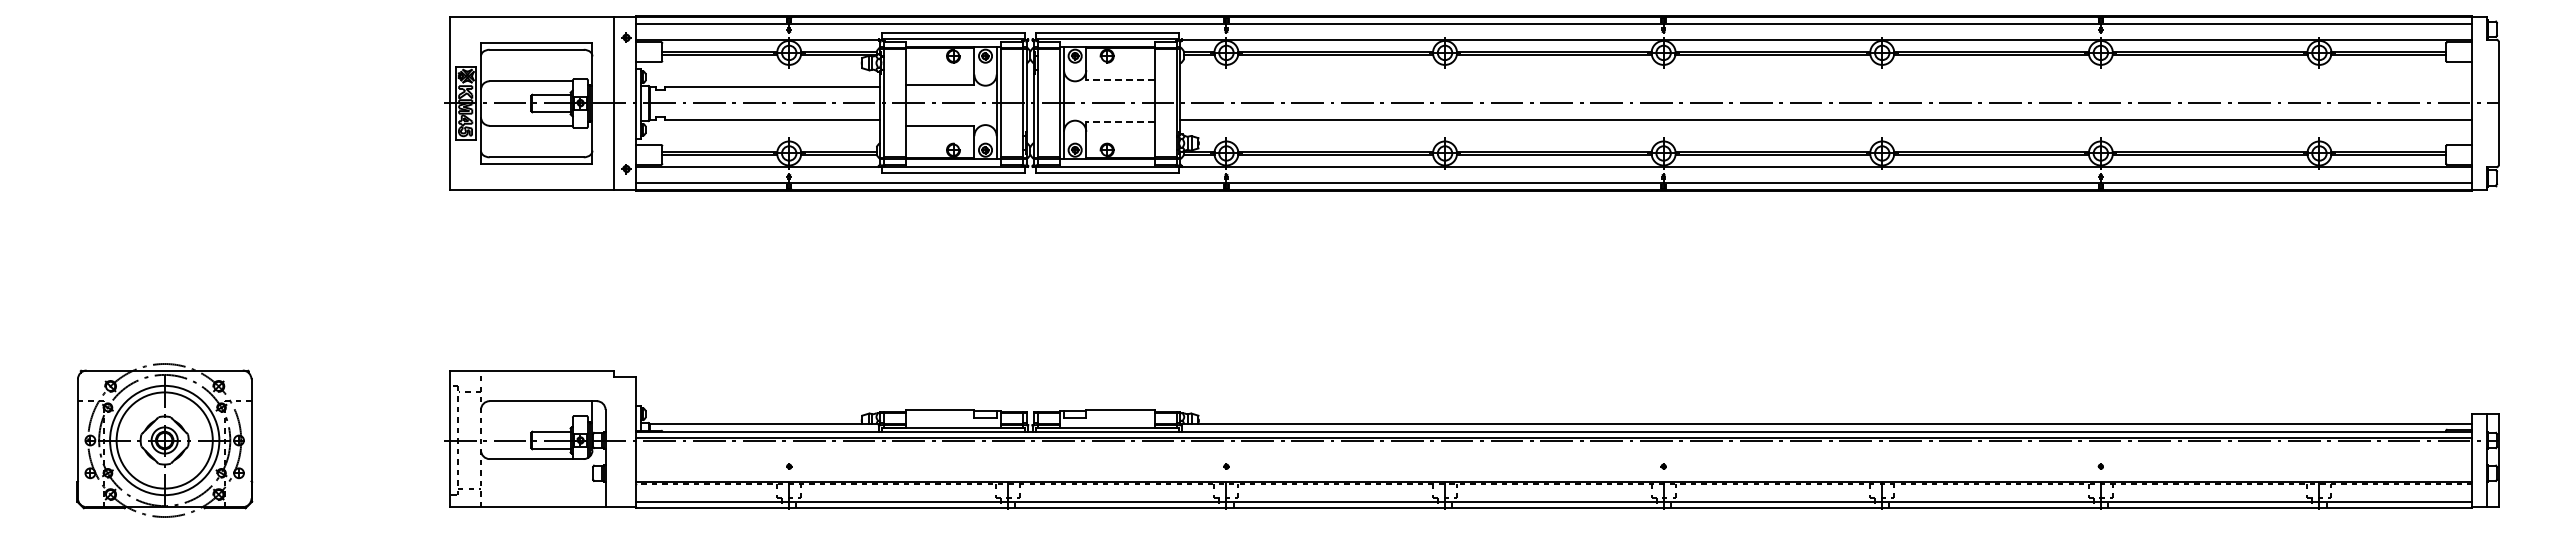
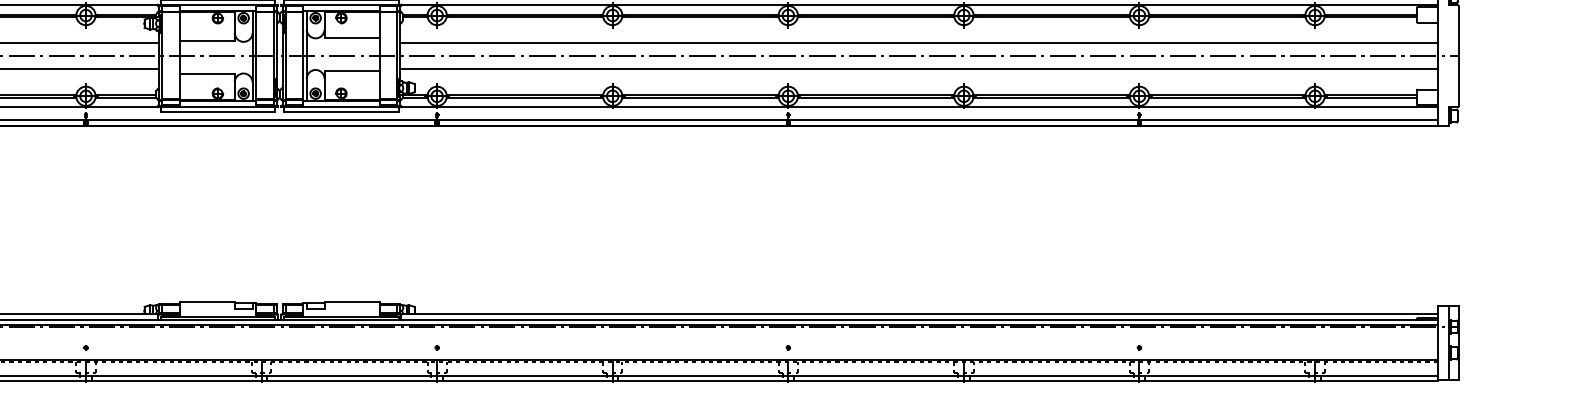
line: (1120, 80) -> (352, 37), dashed -> solid
line: (1826, 87) -> (919, 43), added
line: (1120, 121) -> (352, 70), dashed -> solid

